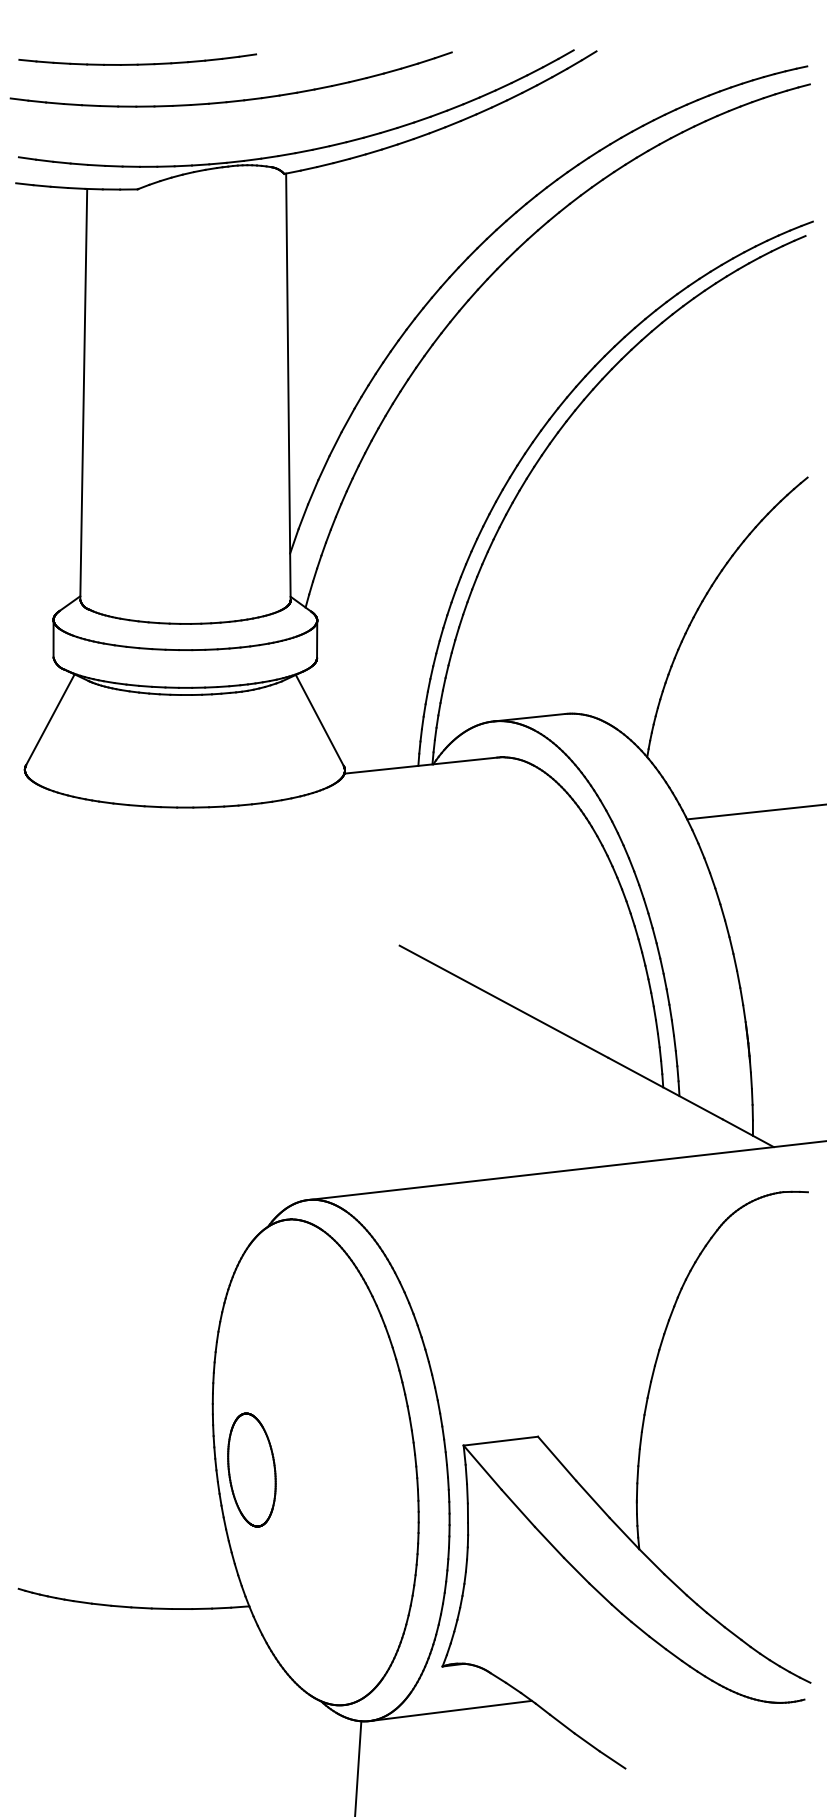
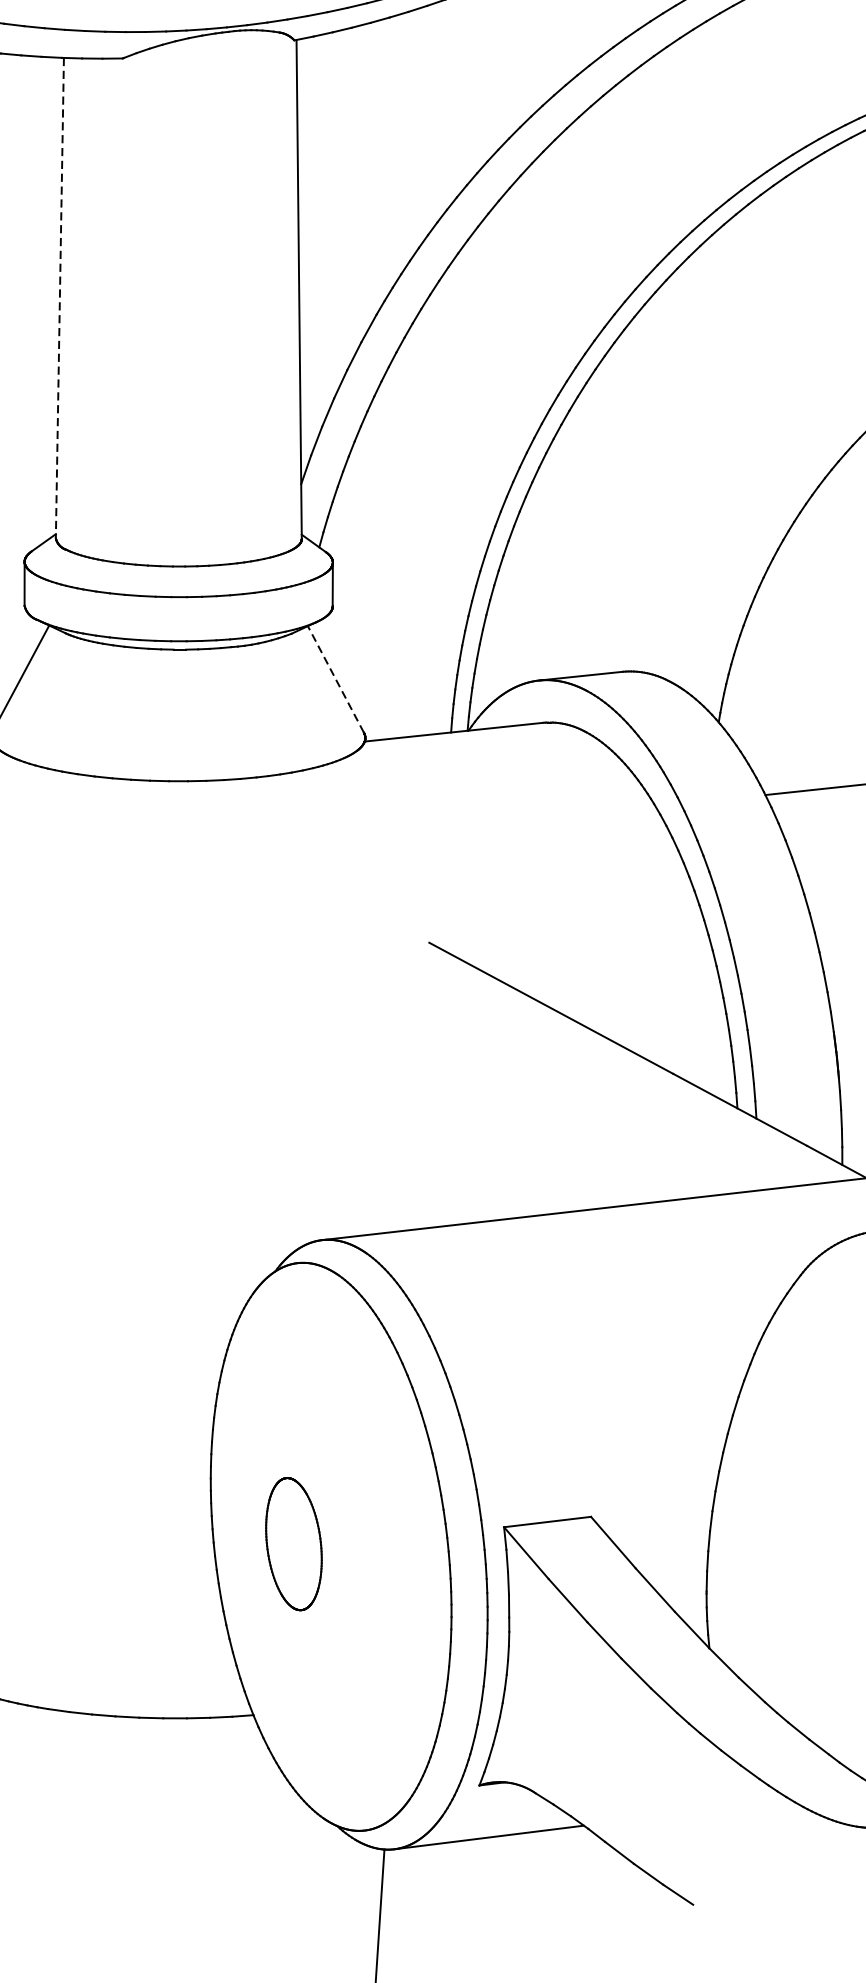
line: (83, 394) -> (59, 298), solid -> dashed
line: (319, 720) -> (335, 679), solid -> dashed
part: (251, 1469) -> (293, 1543), moved

